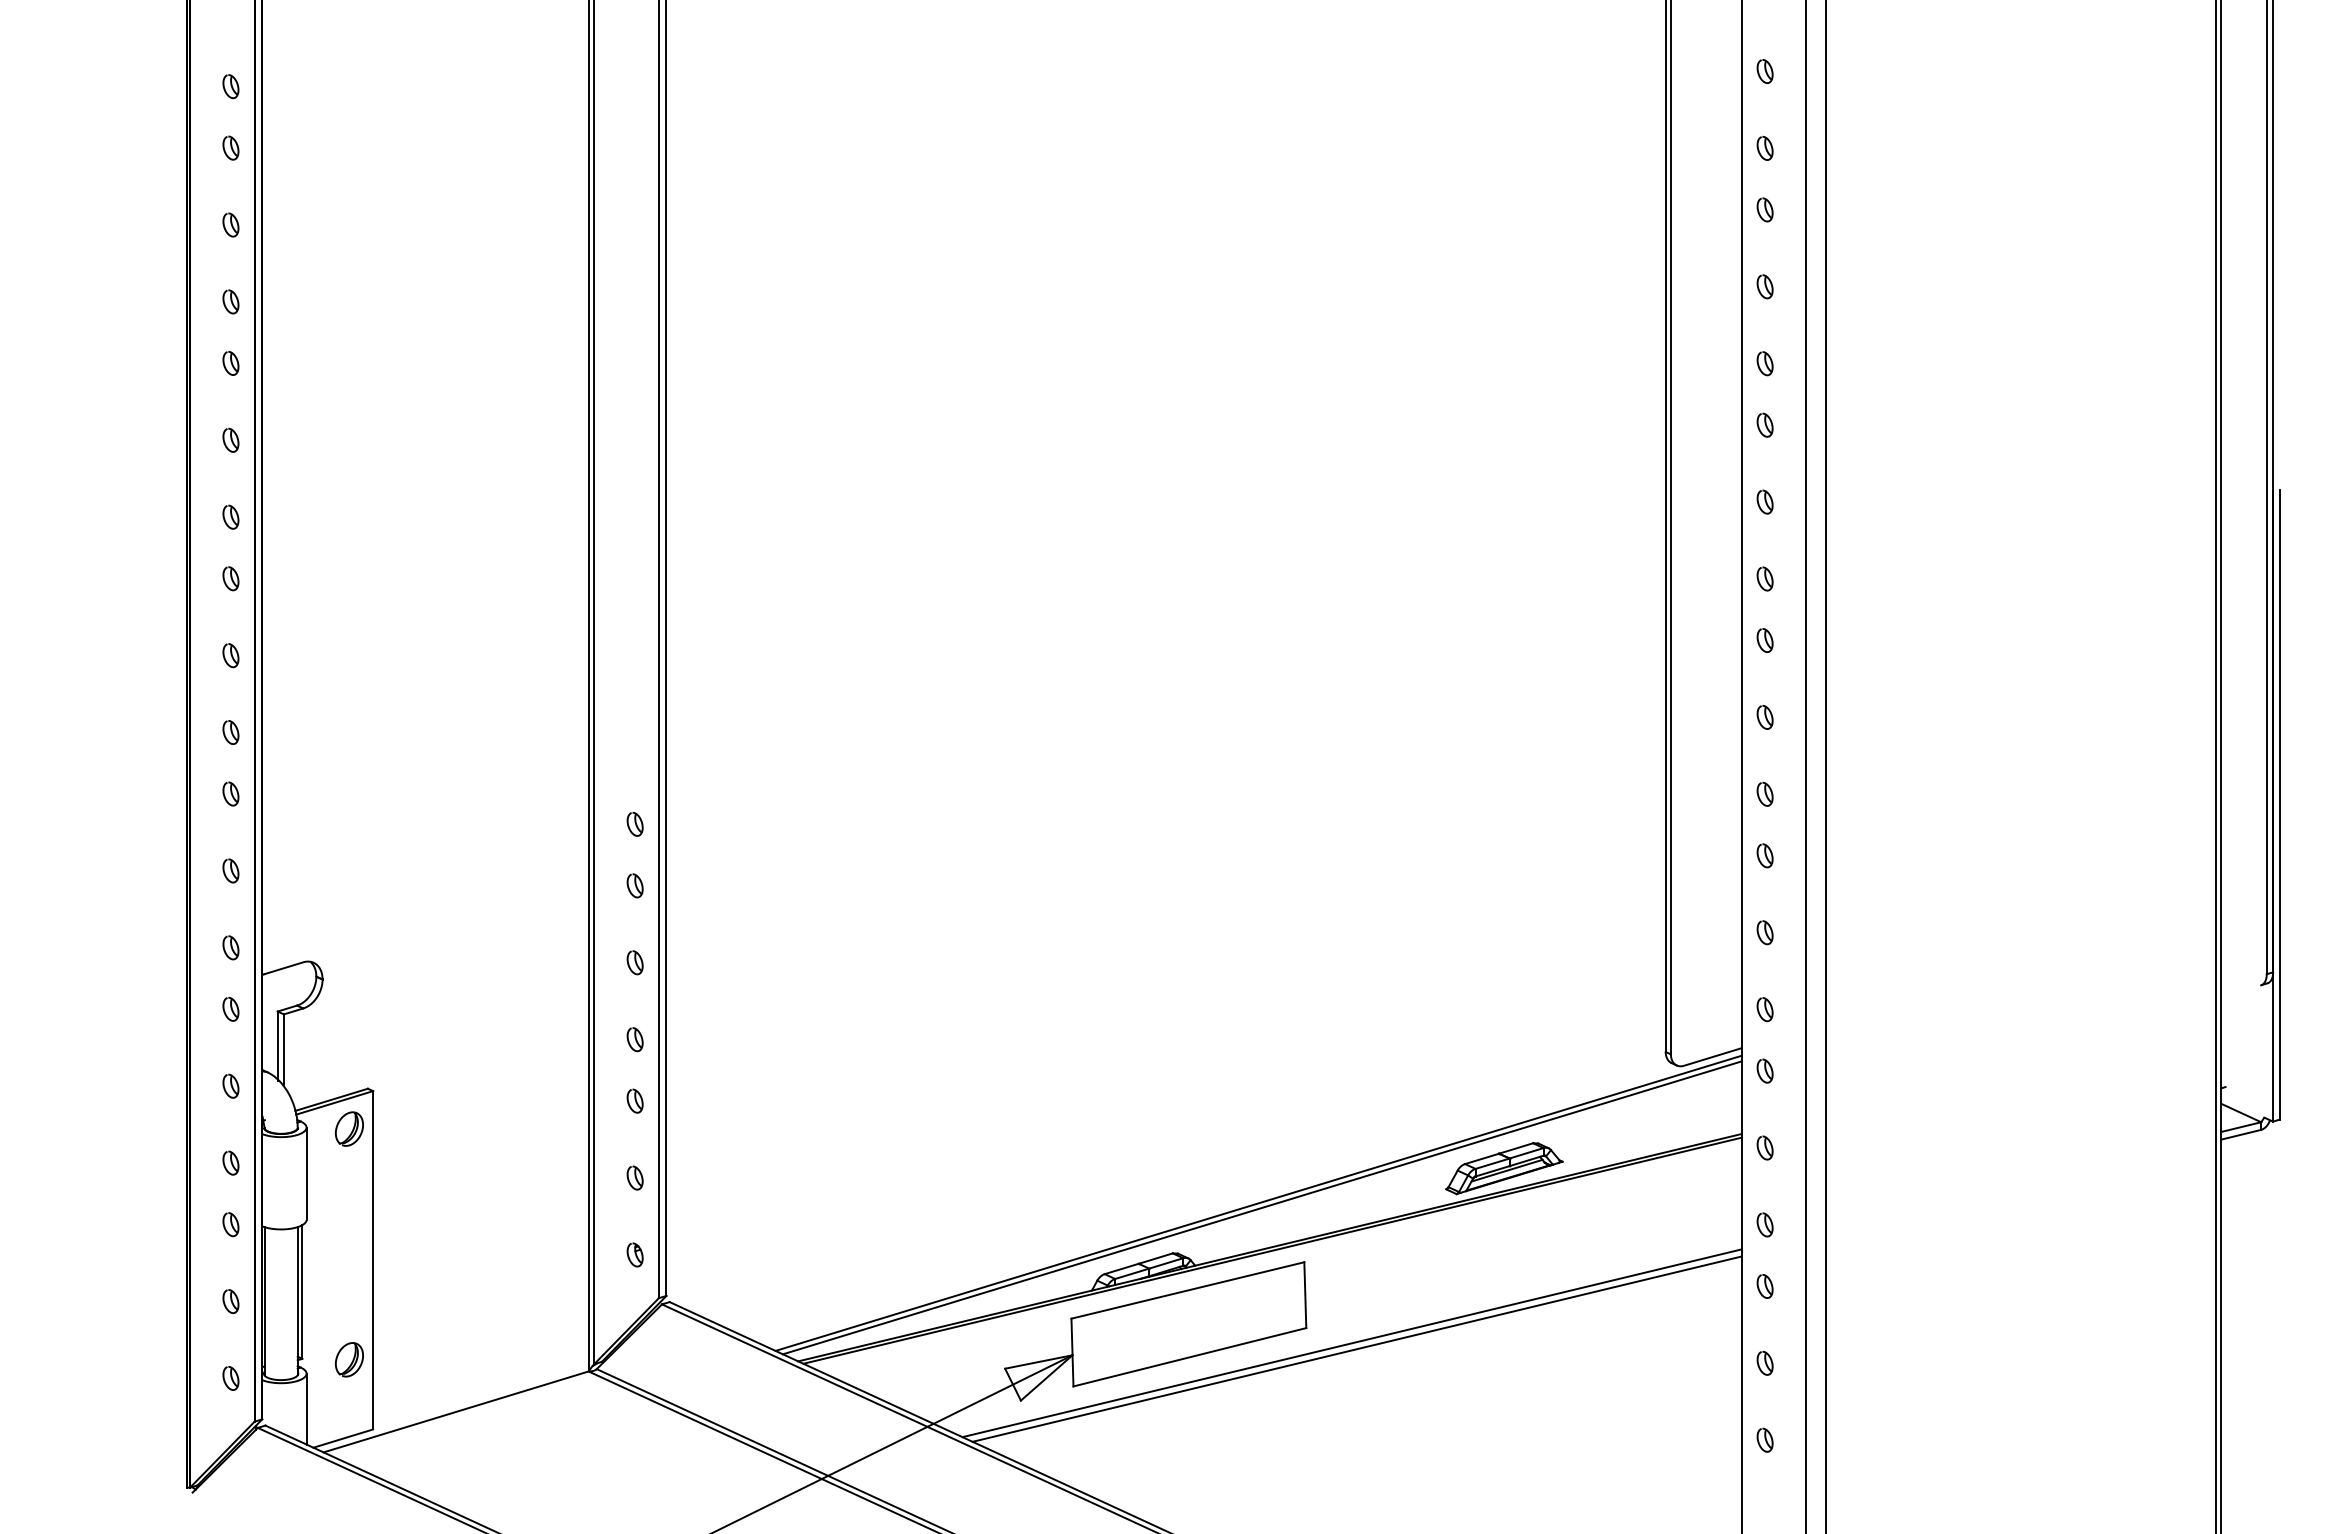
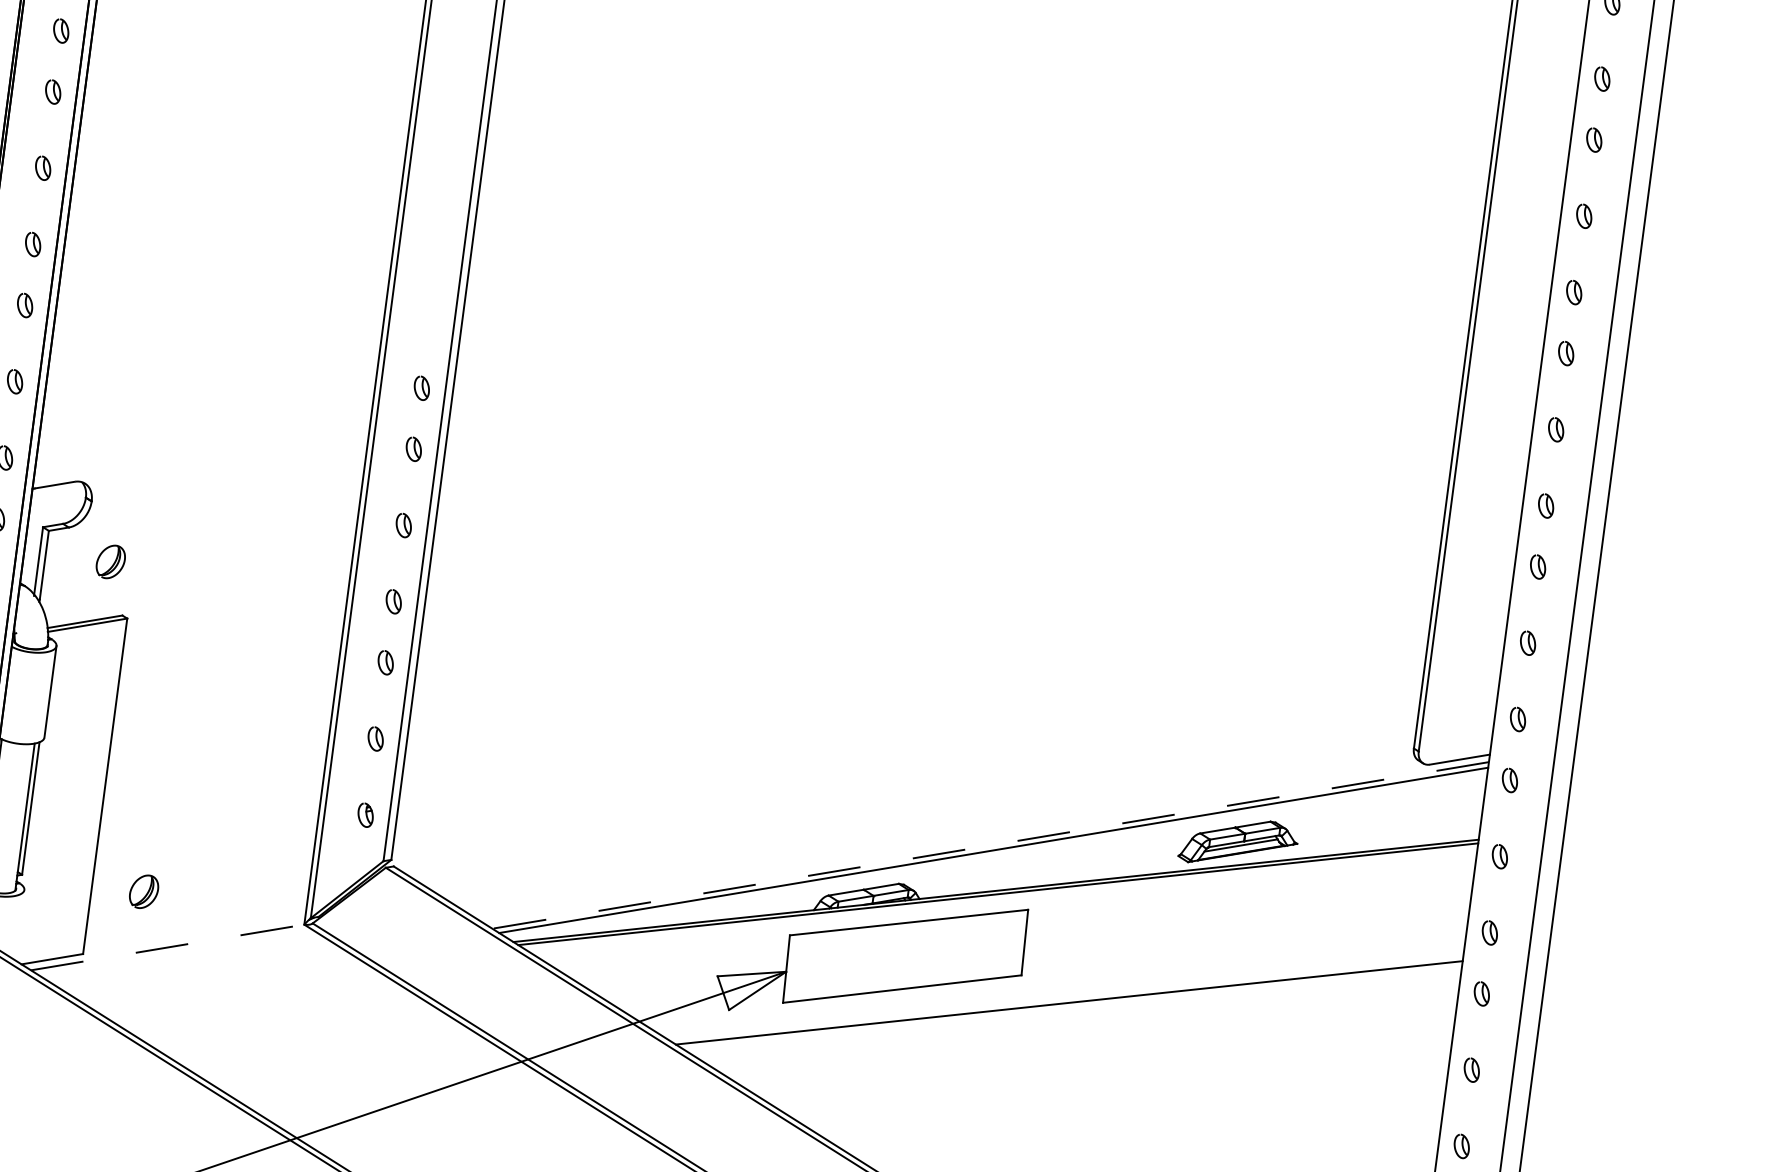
part: (348, 1128) -> (109, 561), moved
line: (1258, 1203) -> (990, 845), solid -> dashed
line: (1351, 1343) -> (1064, 996), removed
part: (348, 1359) -> (143, 891), moved
line: (306, 1408) -> (19, 924), removed
line: (456, 1411) -> (168, 947), solid -> dashed

